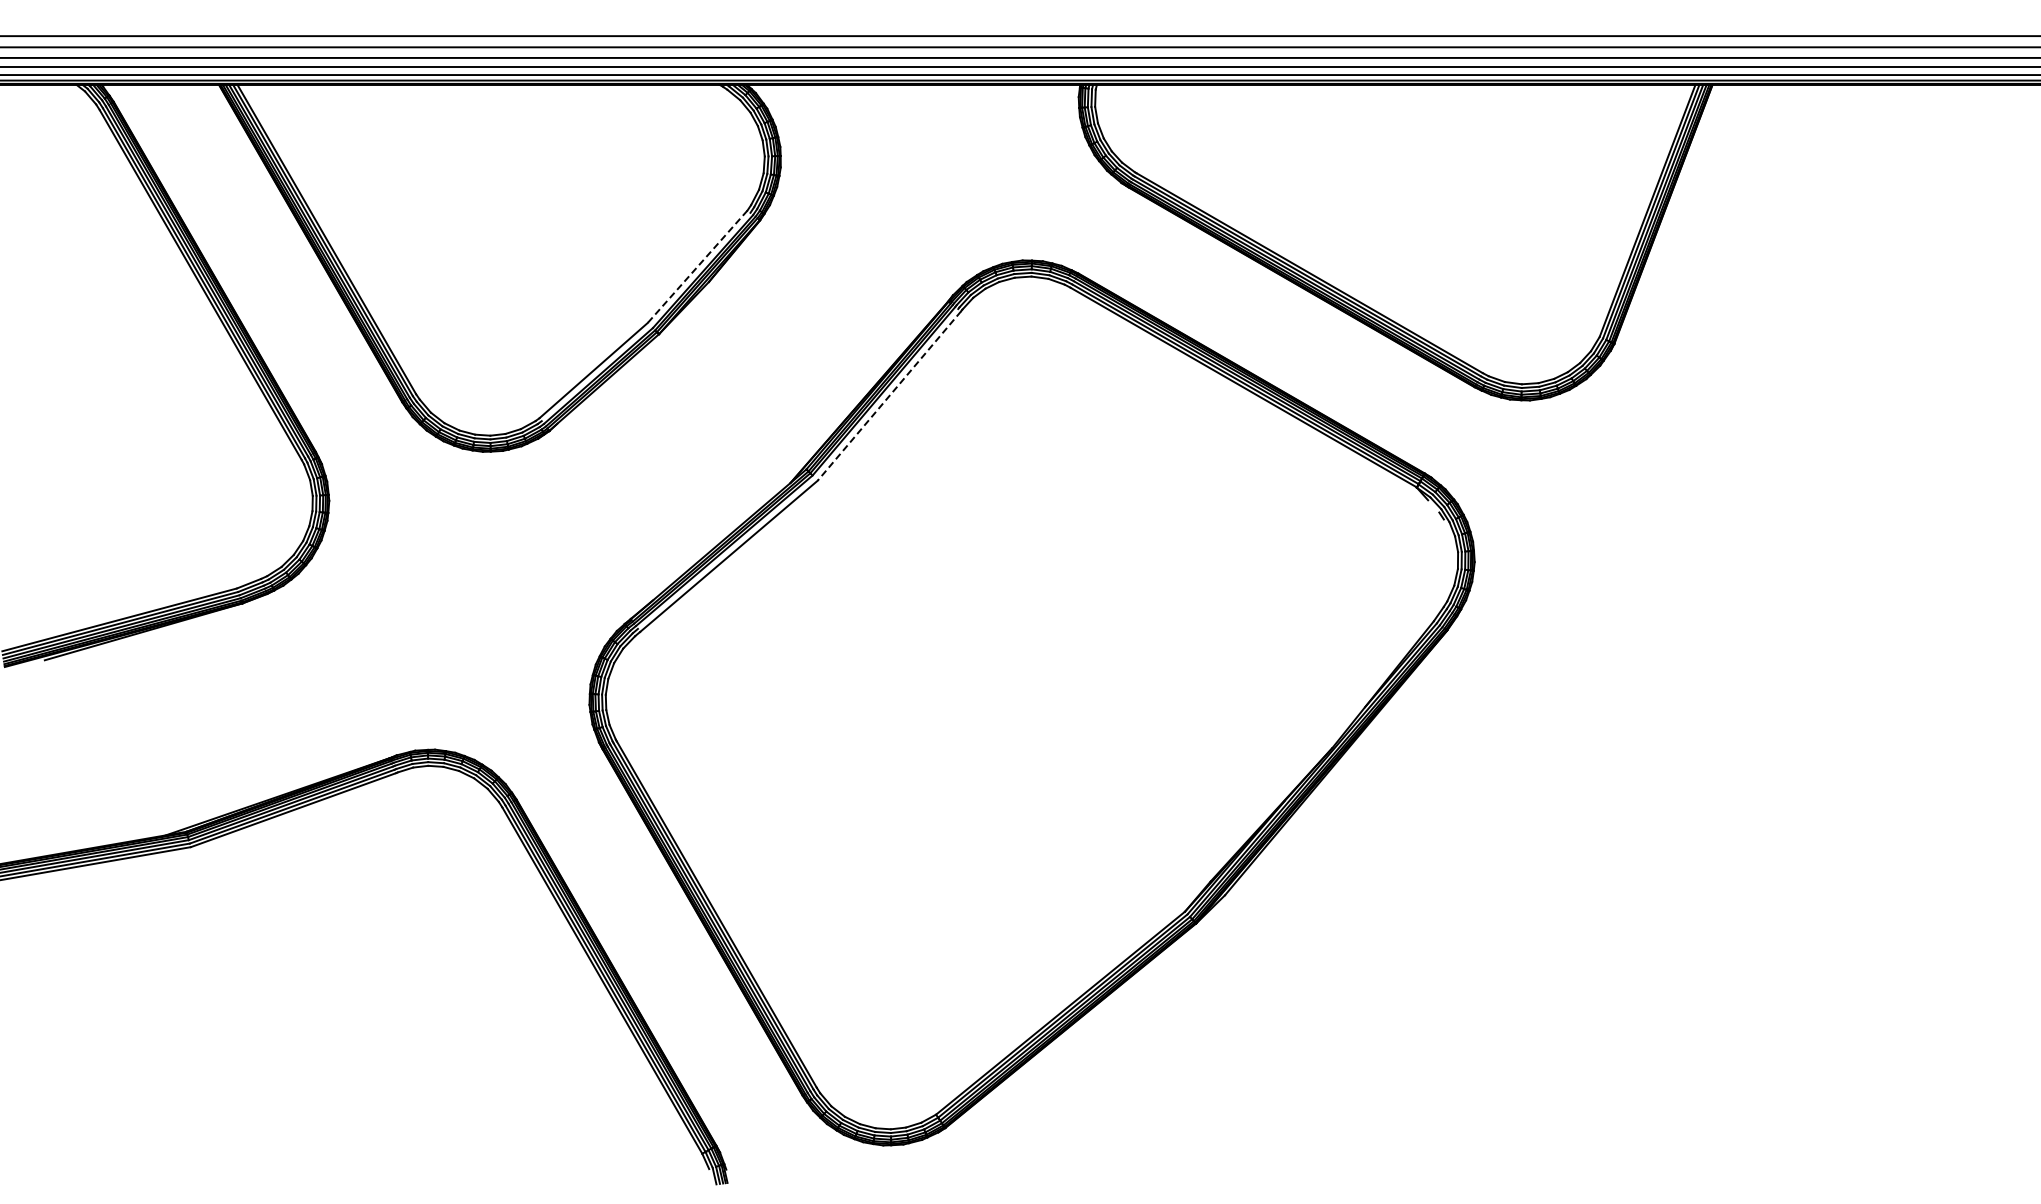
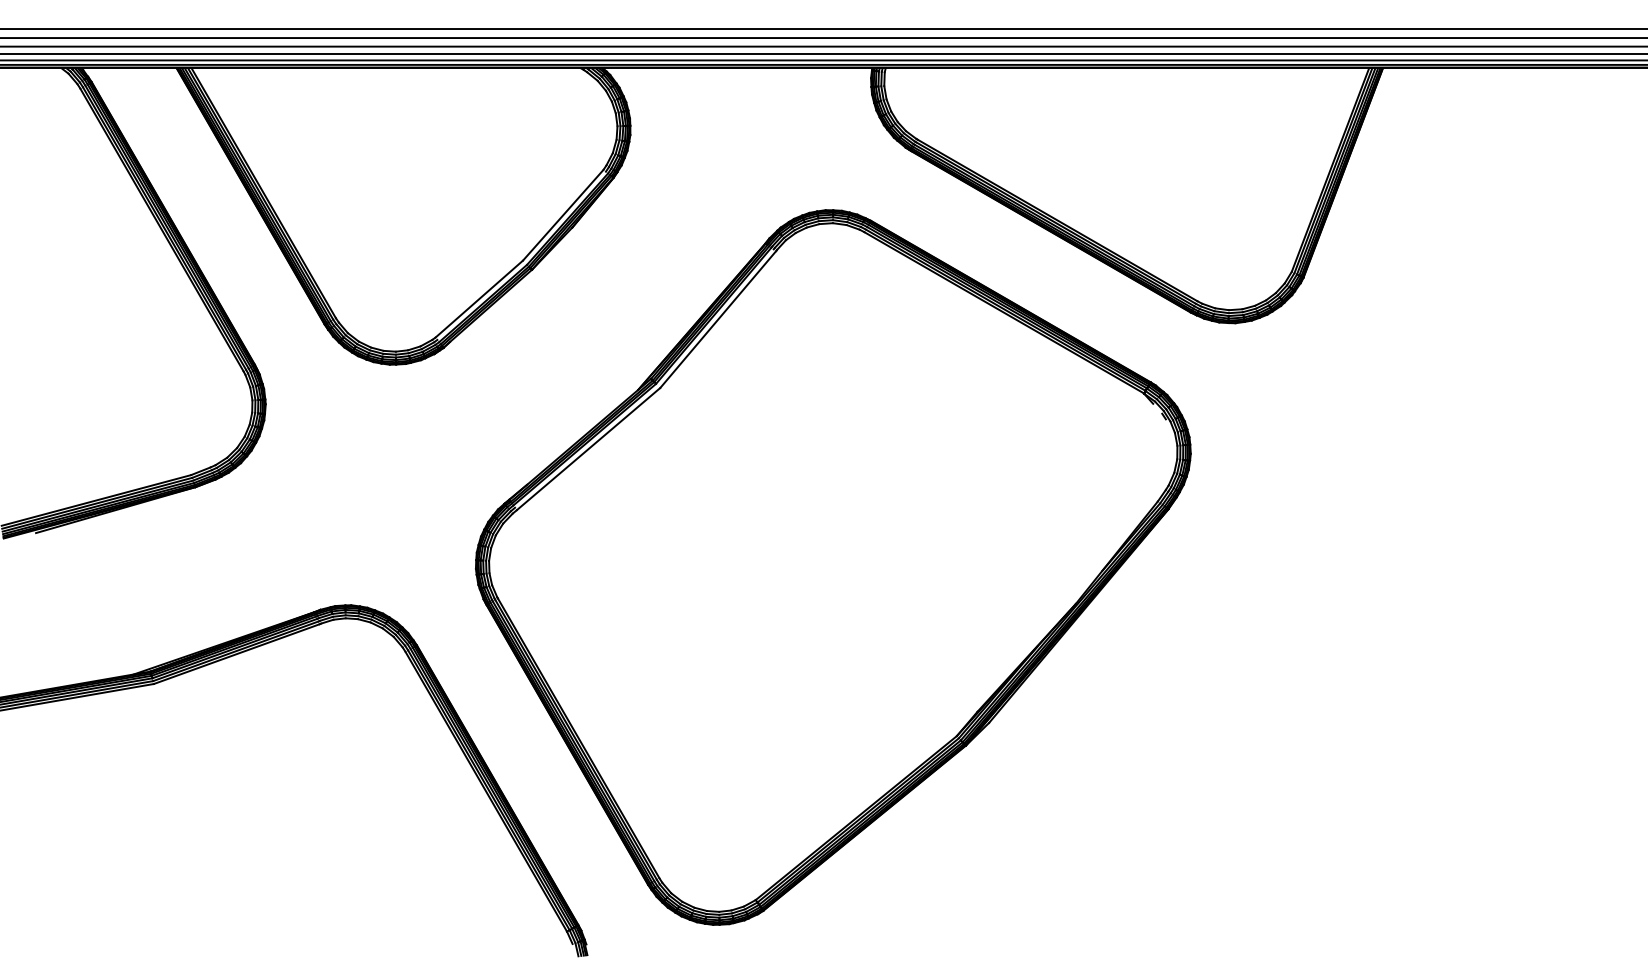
line: (697, 267) -> (563, 215), dashed -> solid
line: (889, 396) -> (718, 320), dashed -> solid

